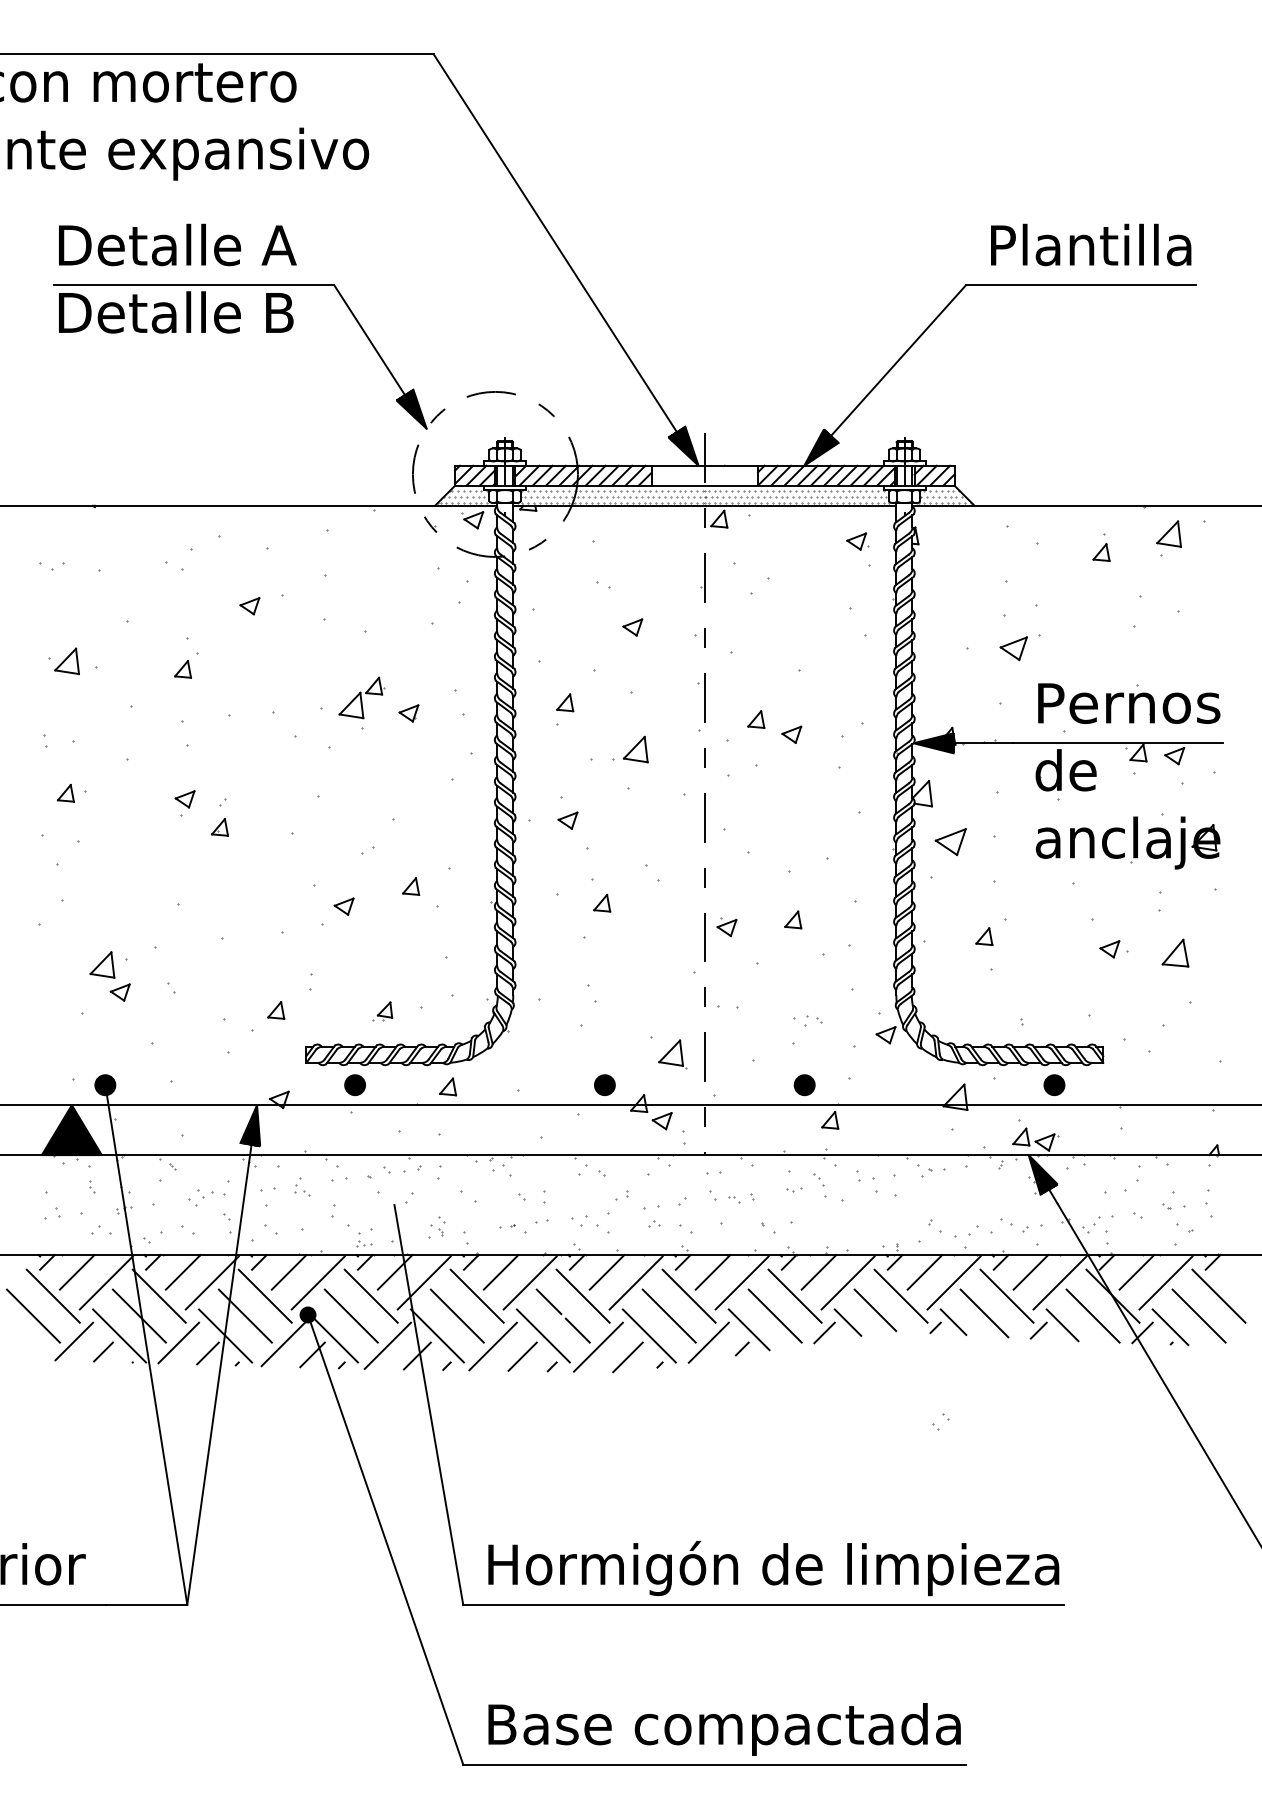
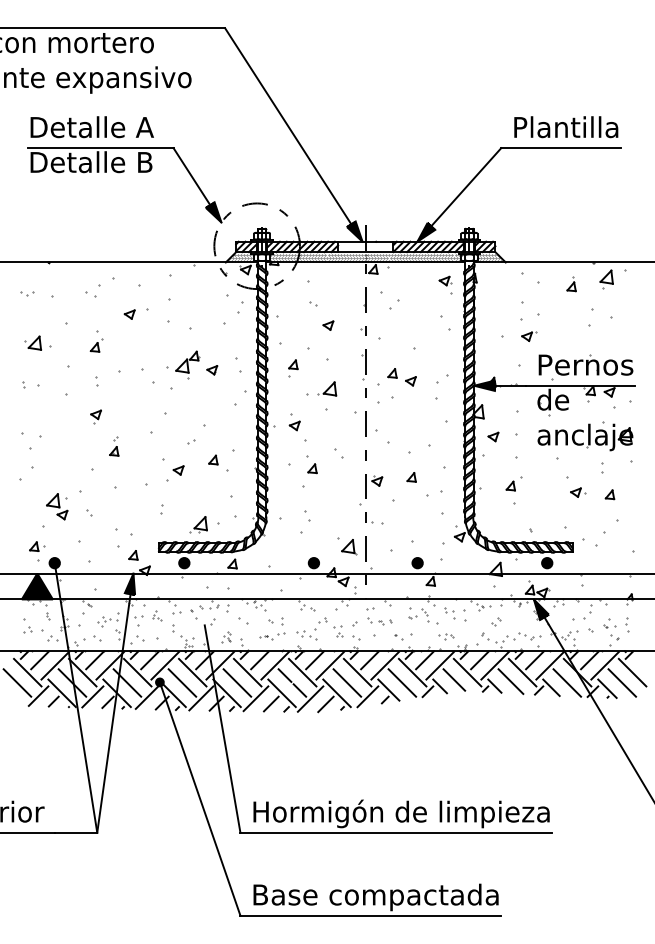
part: (1020, 648) -> (529, 336), size x0.71
part: (185, 735) -> (96, 381), size x0.62
part: (72, 792) -> (37, 546), moved
part: (220, 817) -> (114, 446), moved
part: (950, 841) -> (493, 436), size x0.62
part: (1174, 952) -> (609, 494), size x0.62
part: (276, 1010) -> (133, 555), moved
part: (382, 1010) -> (198, 524), size x1.67
part: (808, 1020) -> (446, 636), moved
part: (941, 1421) -> (496, 621), moved

